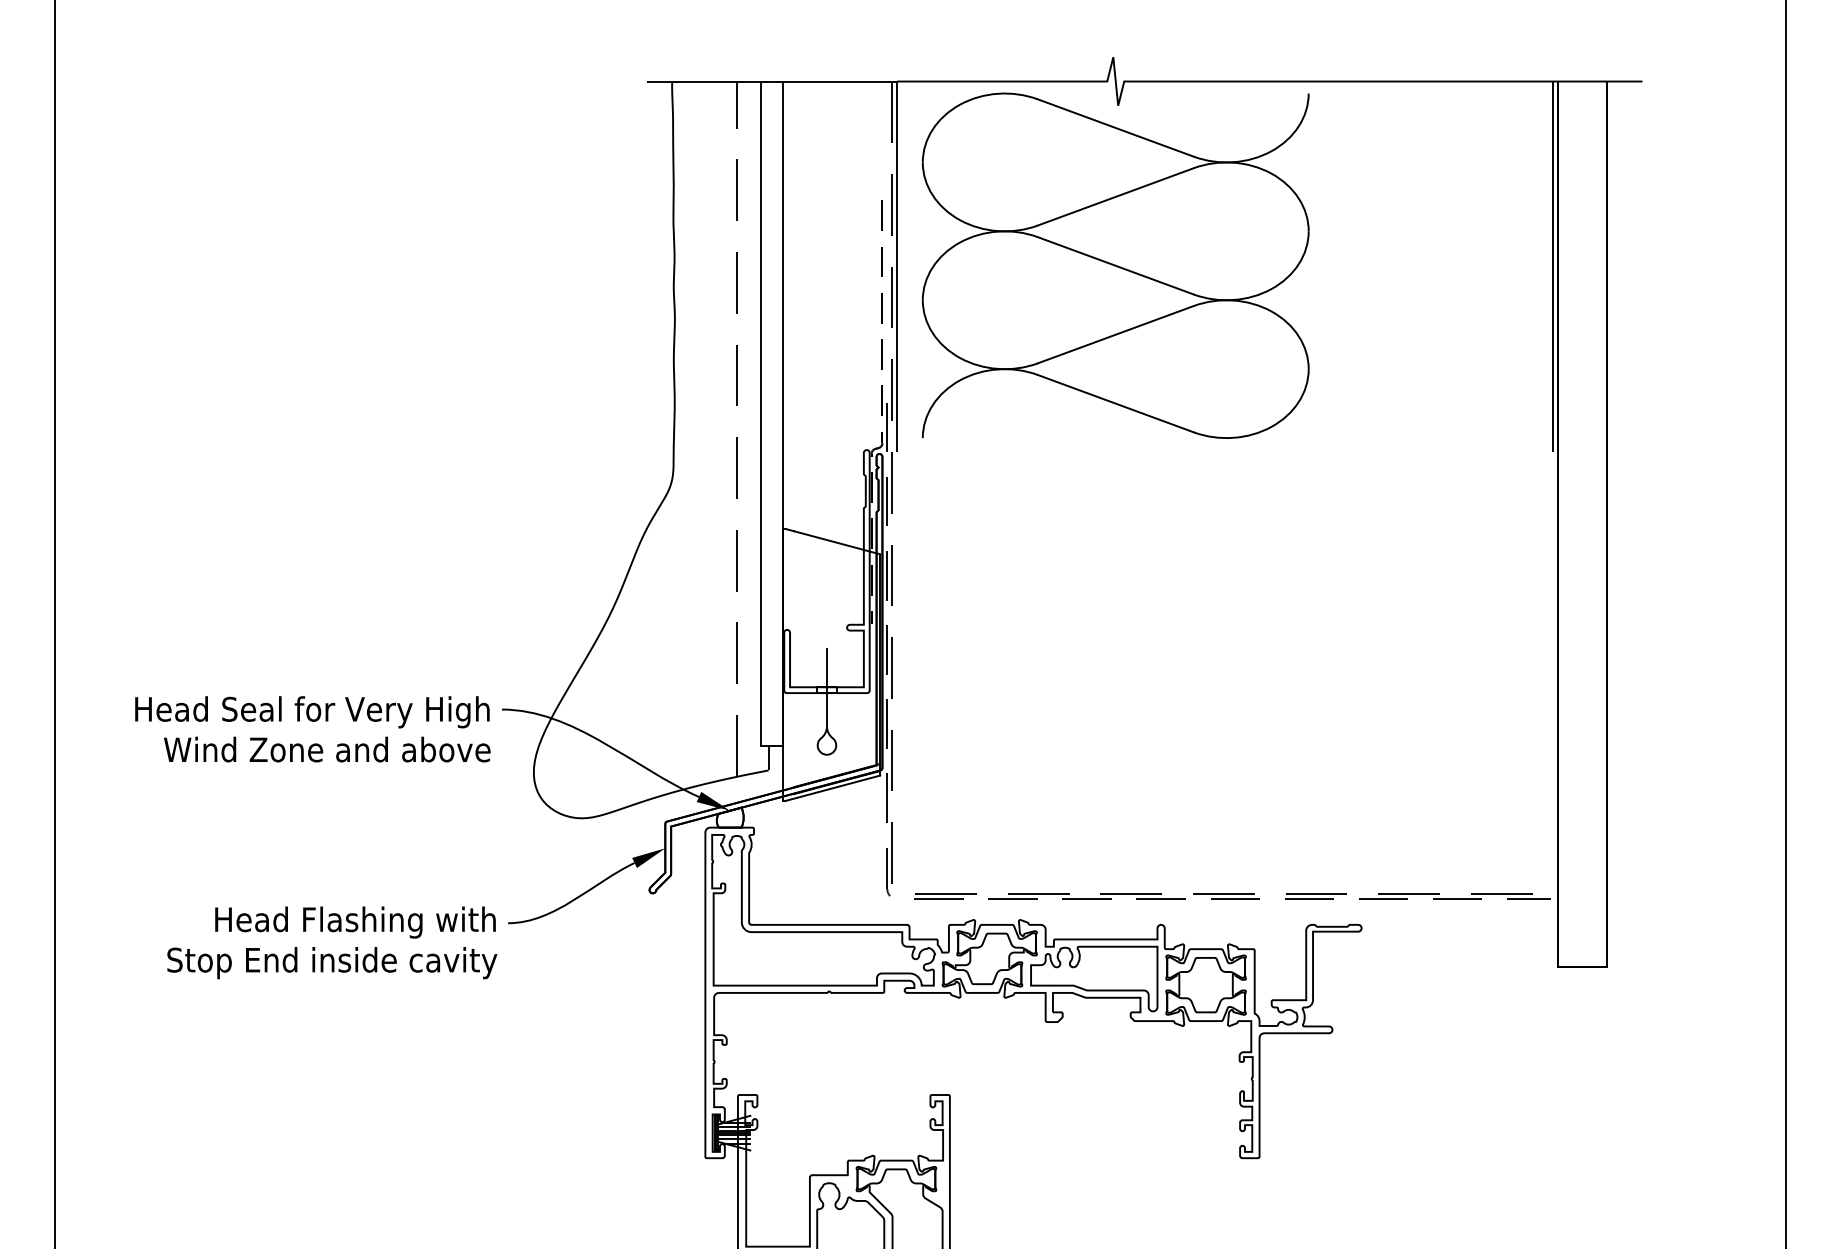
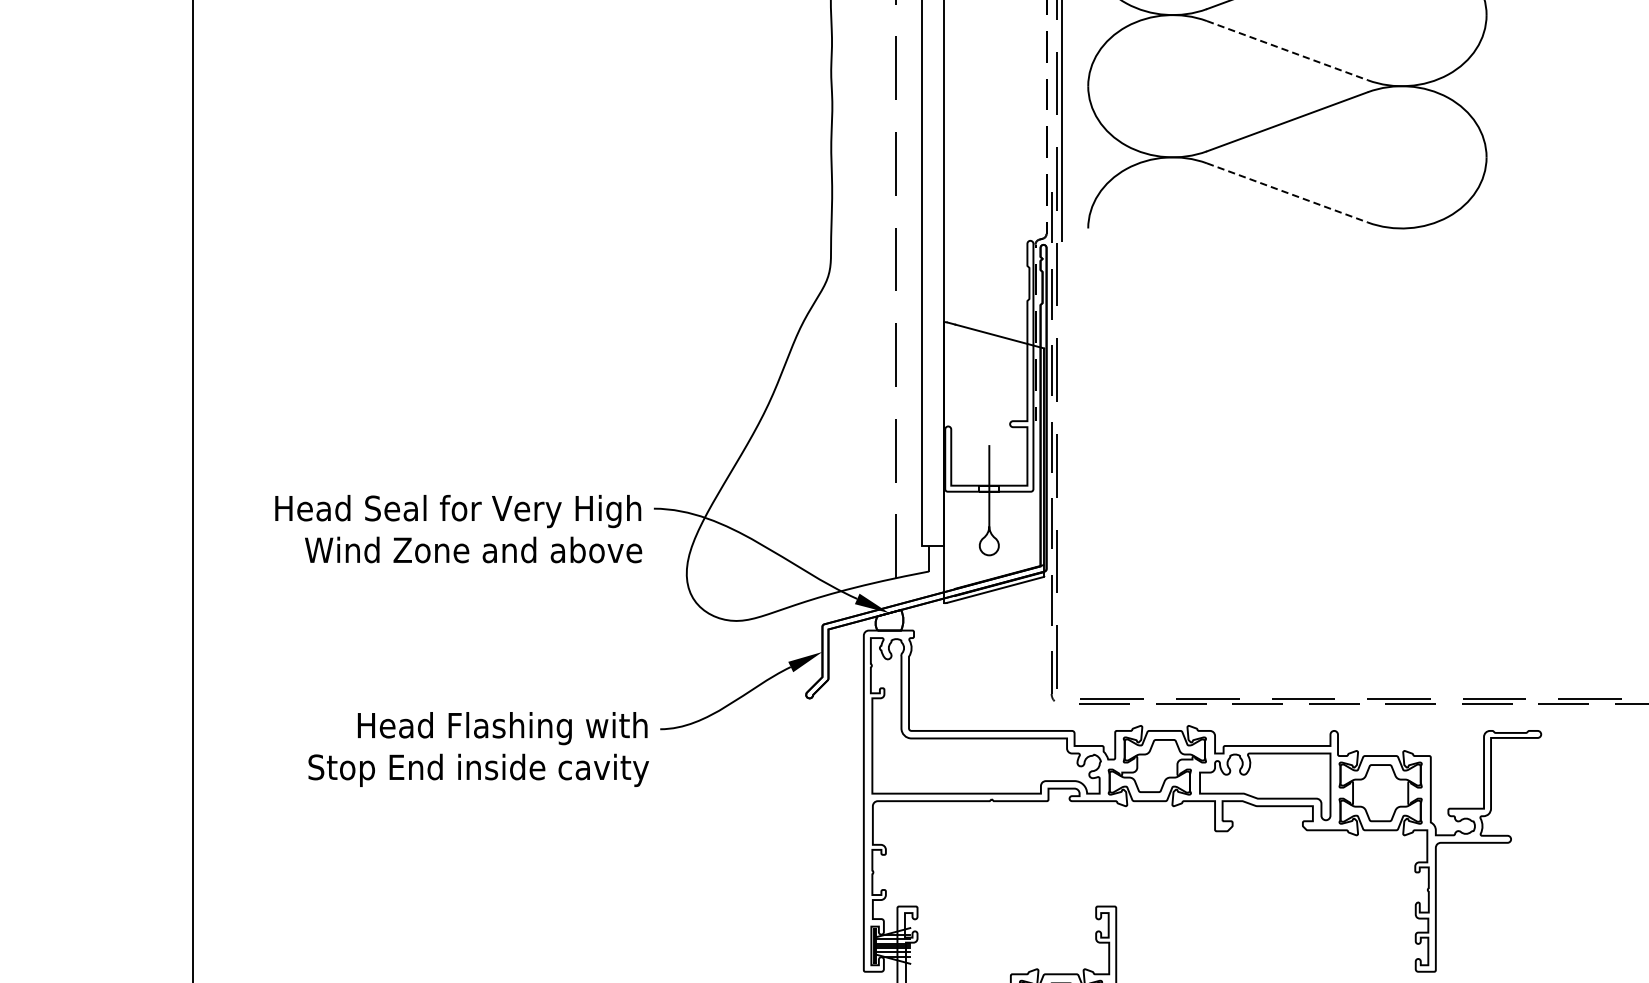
line: (1116, 265) -> (1288, 50), solid -> dashed
line: (1116, 403) -> (1288, 192), solid -> dashed

